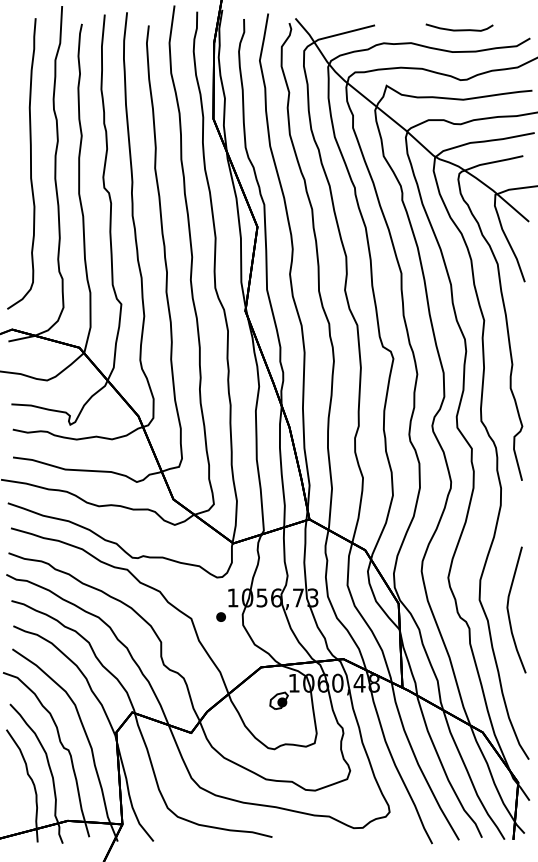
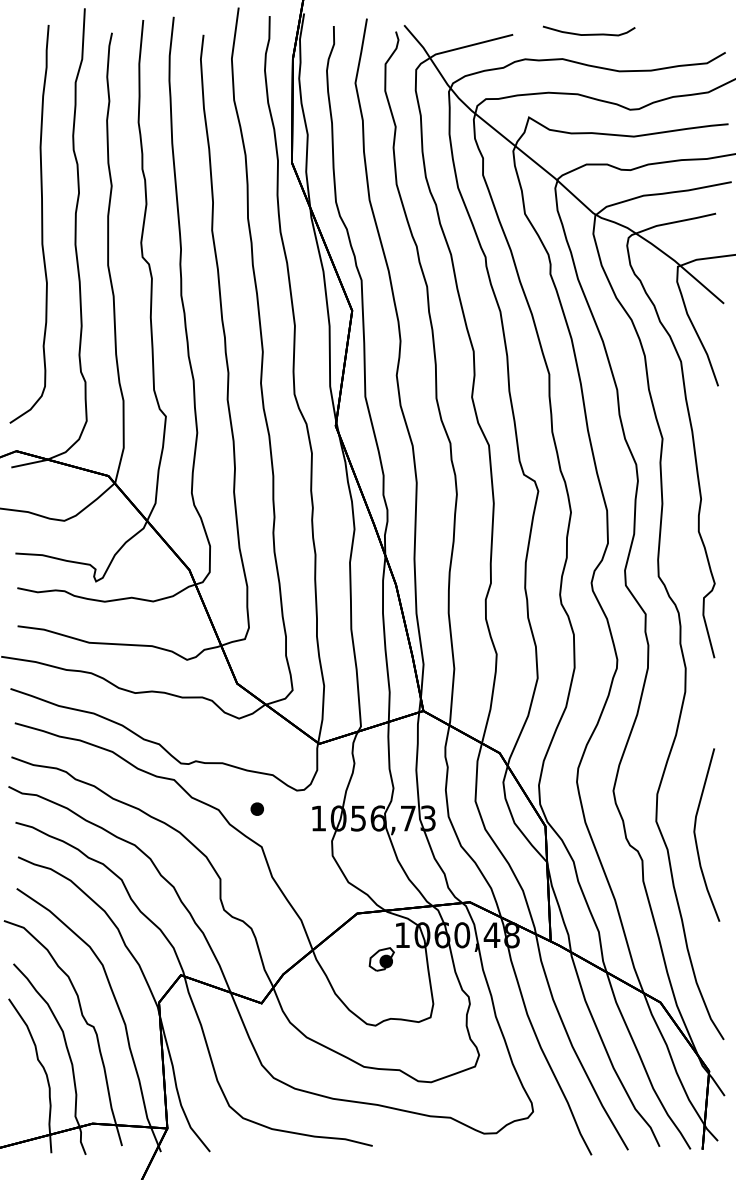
curve: (459, 29) -> (589, 33), moved
part: (220, 616) -> (256, 808), moved

